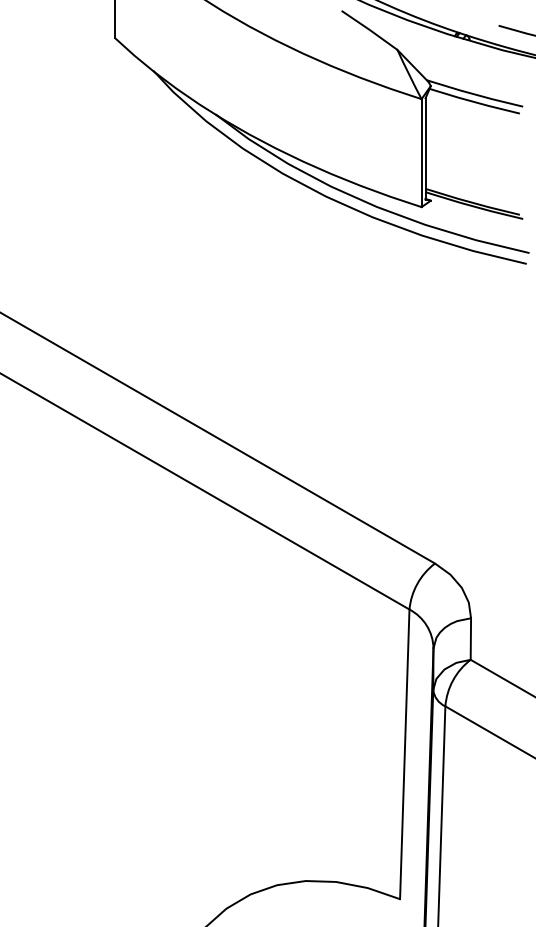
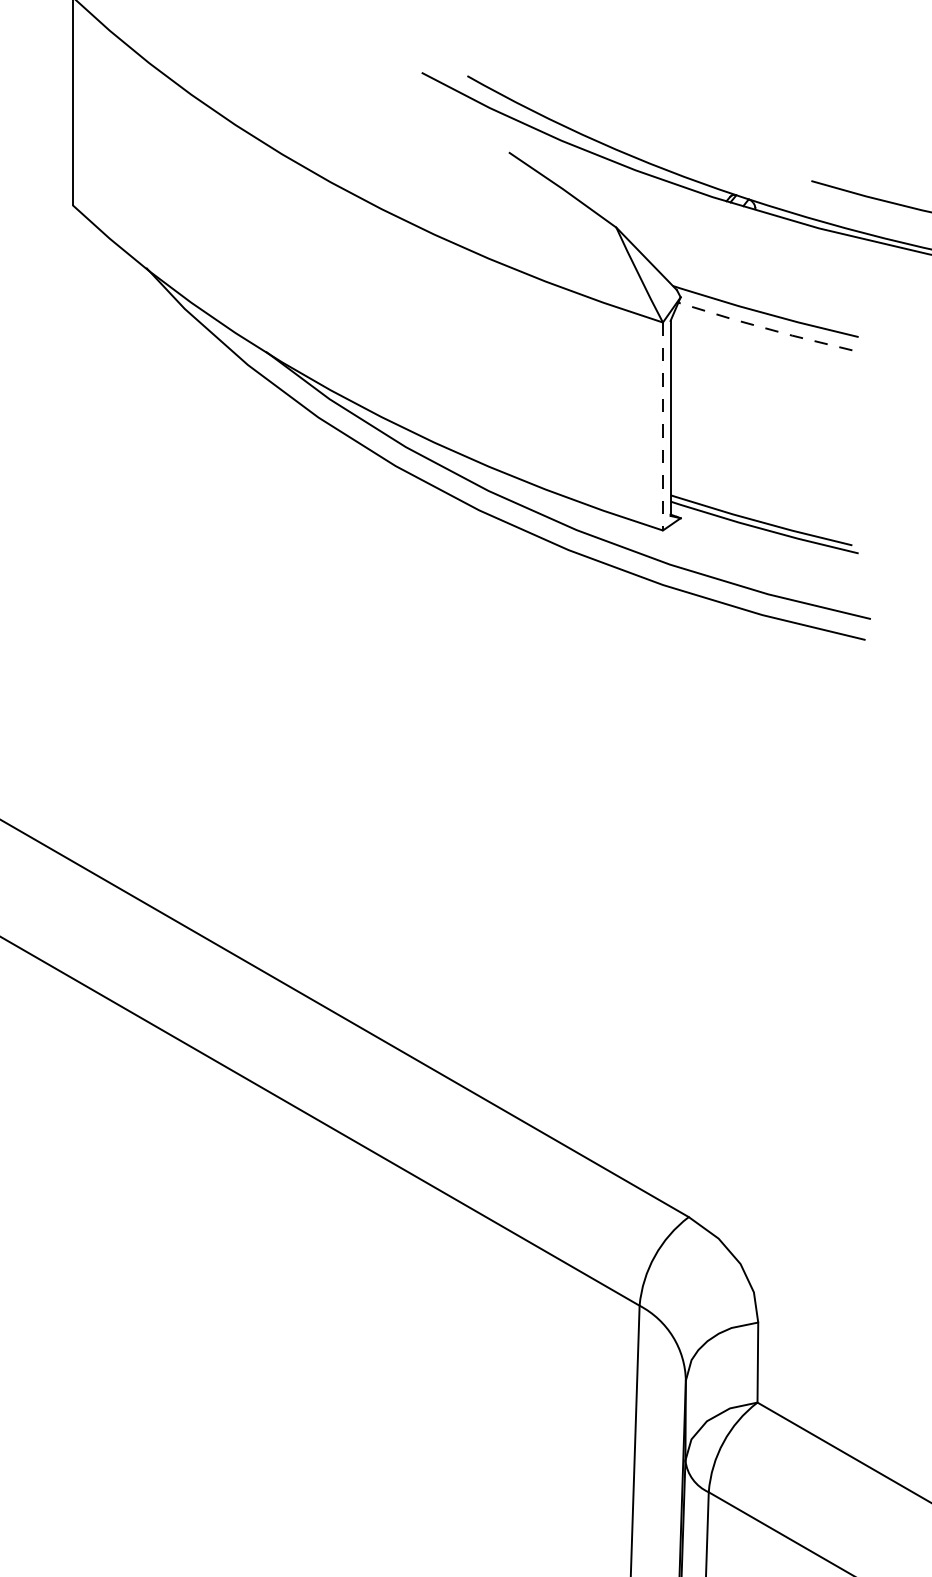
line: (474, 102) -> (764, 328), solid -> dashed
line: (421, 153) -> (662, 427), solid -> dashed

